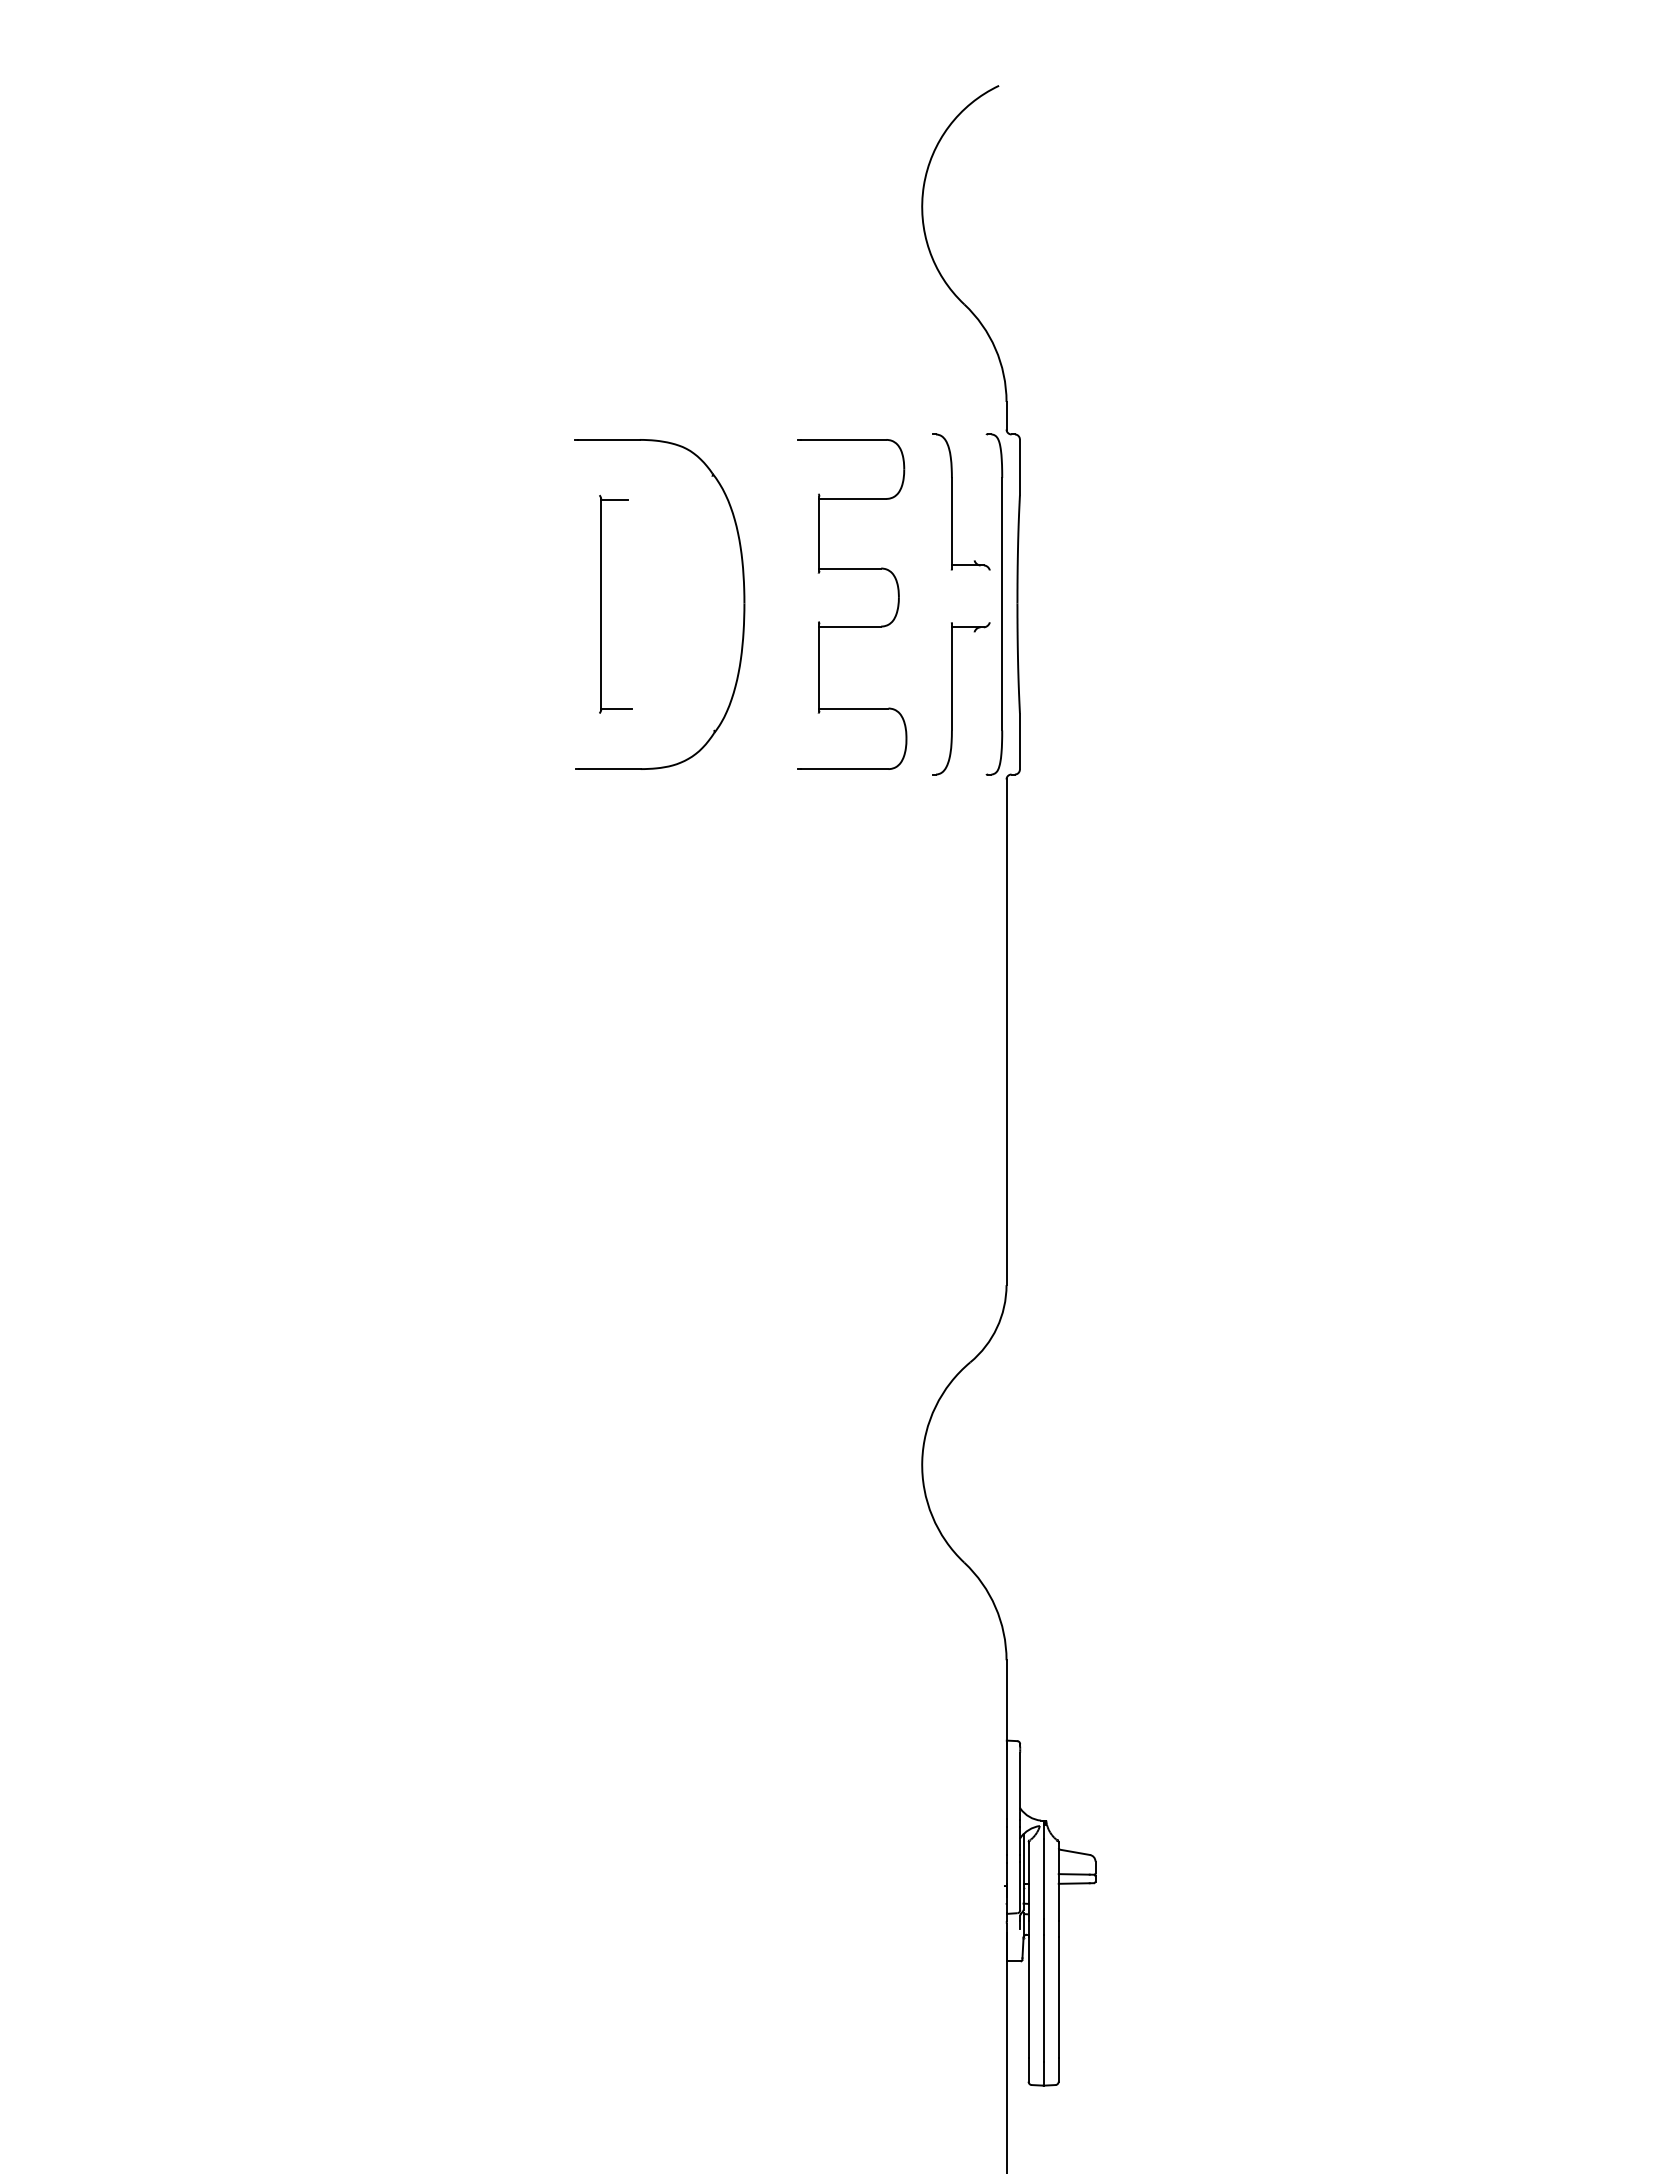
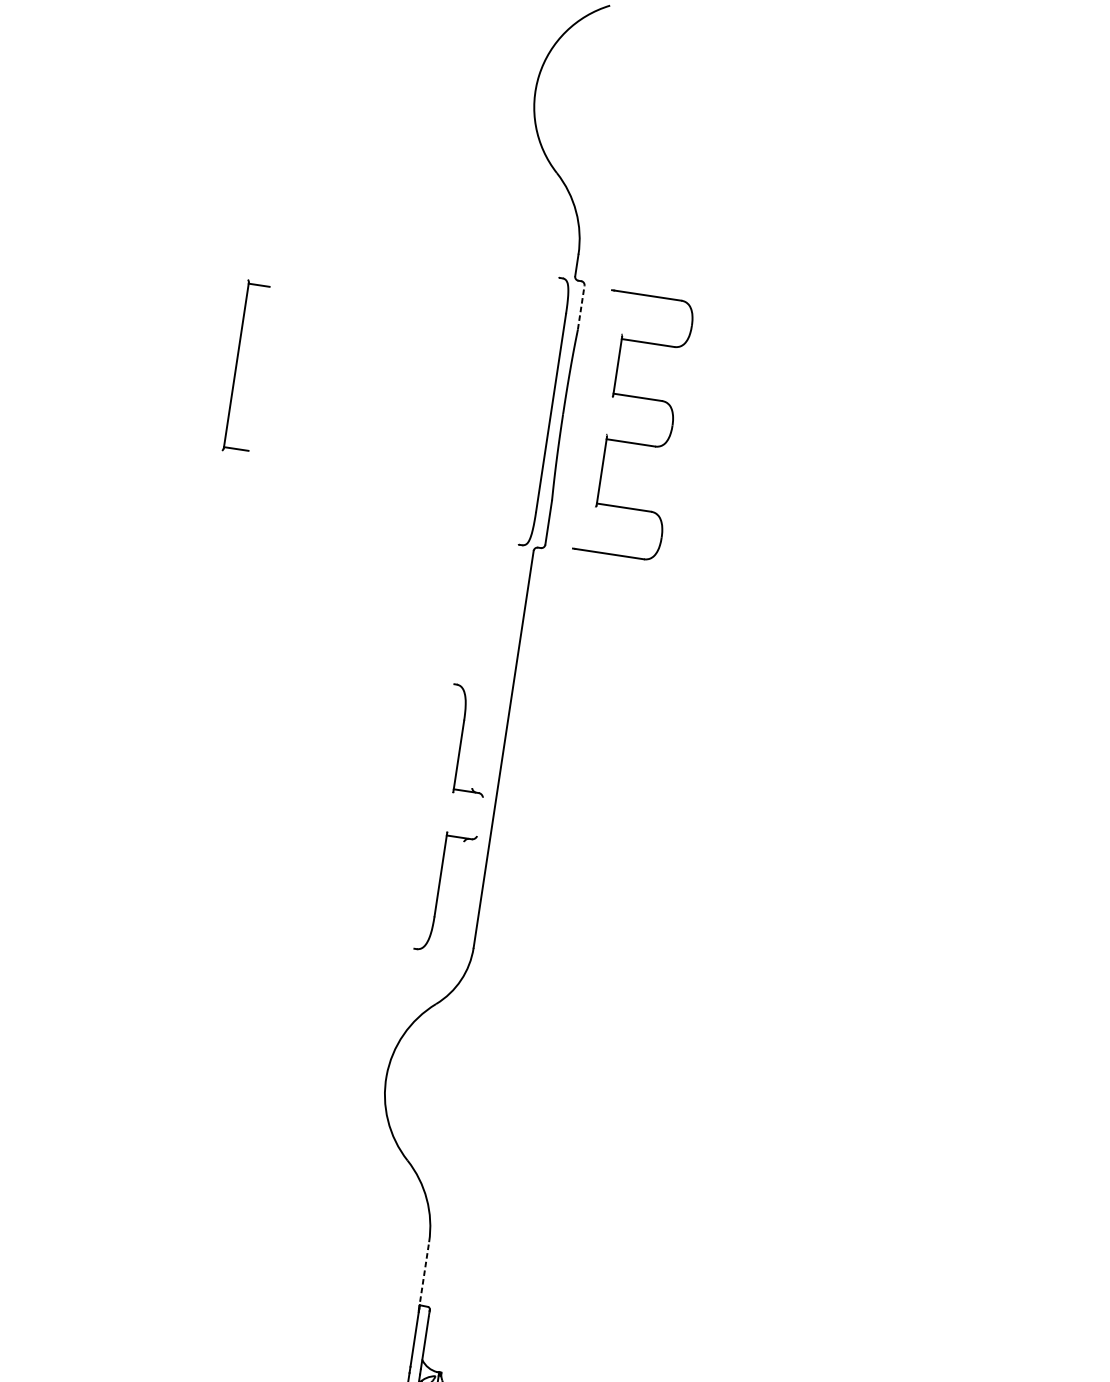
line: (1019, 467) -> (580, 307), solid -> dashed
part: (952, 501) -> (461, 739), moved
part: (743, 604) -> (348, 382), removed
part: (852, 626) -> (632, 443), moved
part: (952, 698) -> (438, 891), moved
line: (1006, 1703) -> (423, 1276), solid -> dashed

